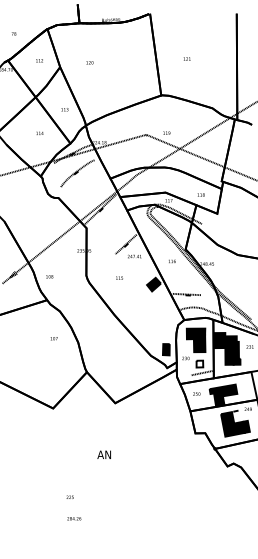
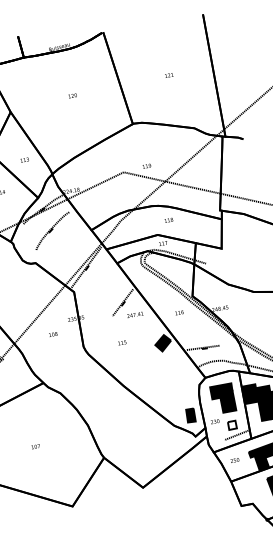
text: (186, 58) -> (168, 74), moved
text: (89, 62) -> (72, 95), moved
text: (200, 194) -> (168, 219), moved
text: (49, 276) -> (53, 334), moved
text: (53, 338) -> (35, 446), moved

